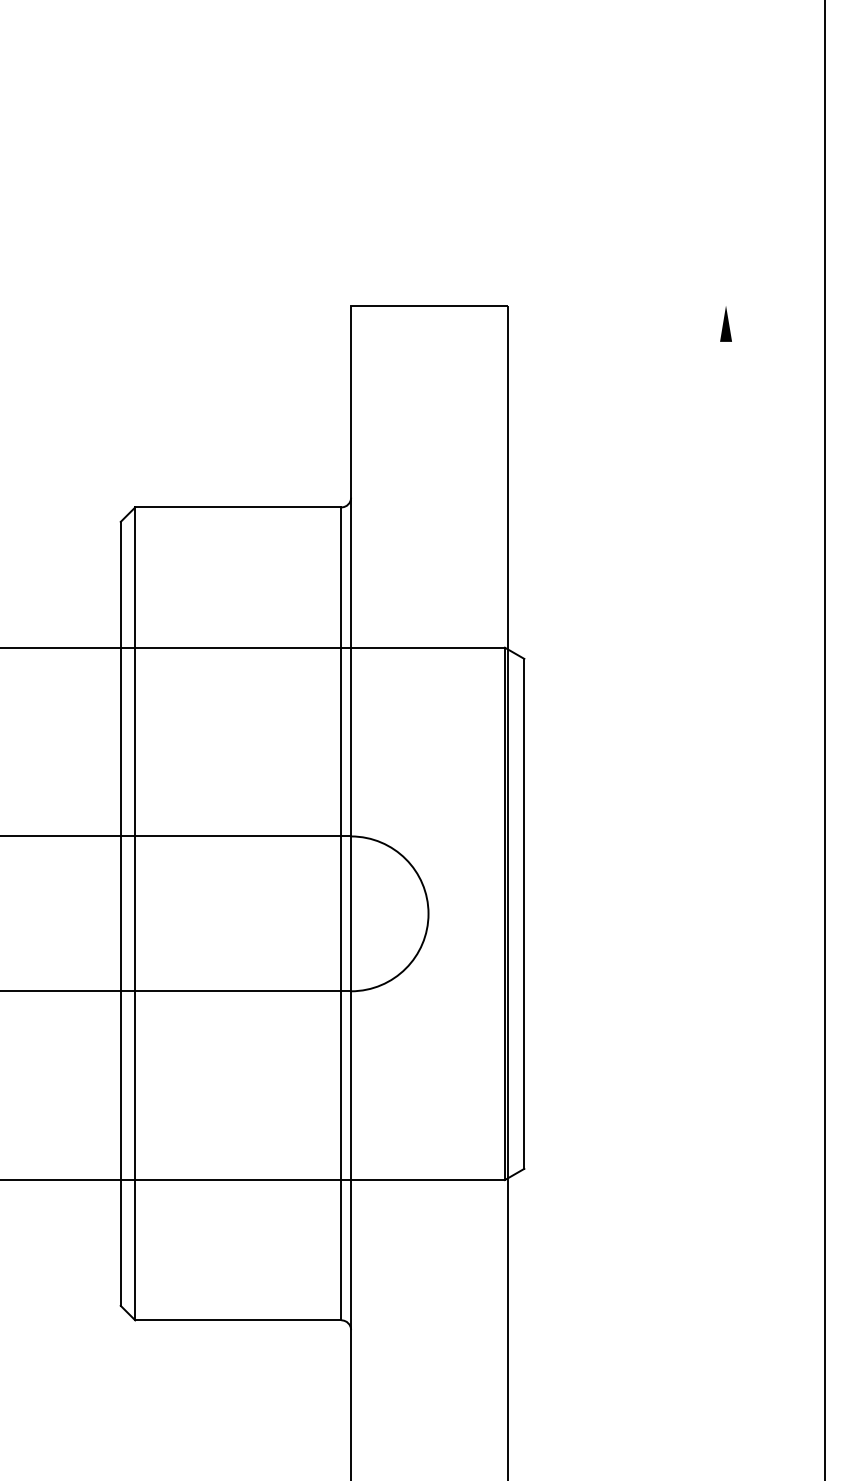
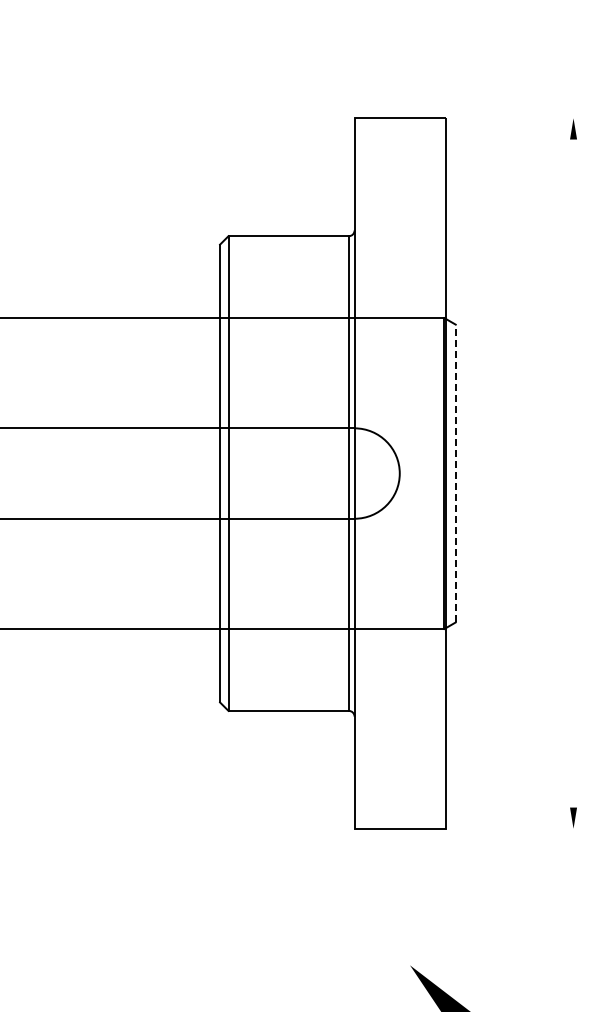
line: (523, 913) -> (455, 473), solid -> dashed

